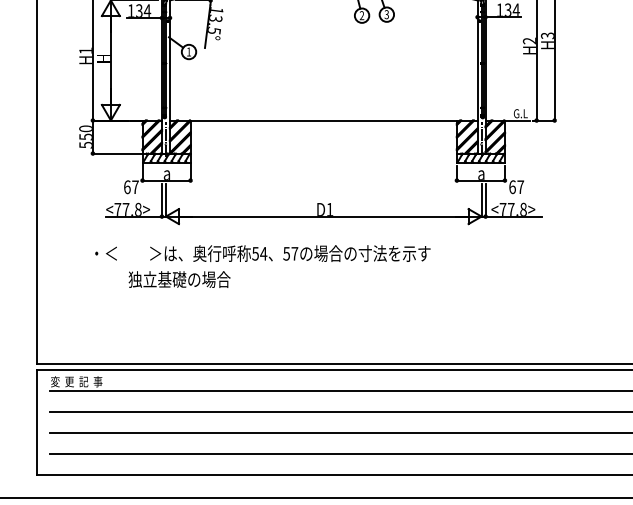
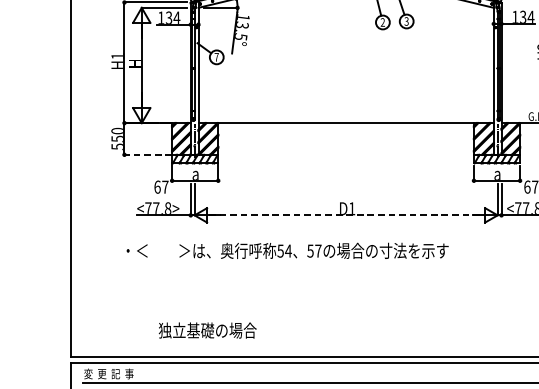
text: (188, 51) -> (216, 56), 1 -> 7
line: (117, 153) -> (148, 154), solid -> dashed
line: (323, 216) -> (345, 215), solid -> dashed
text: (179, 279) -> (207, 330), moved

